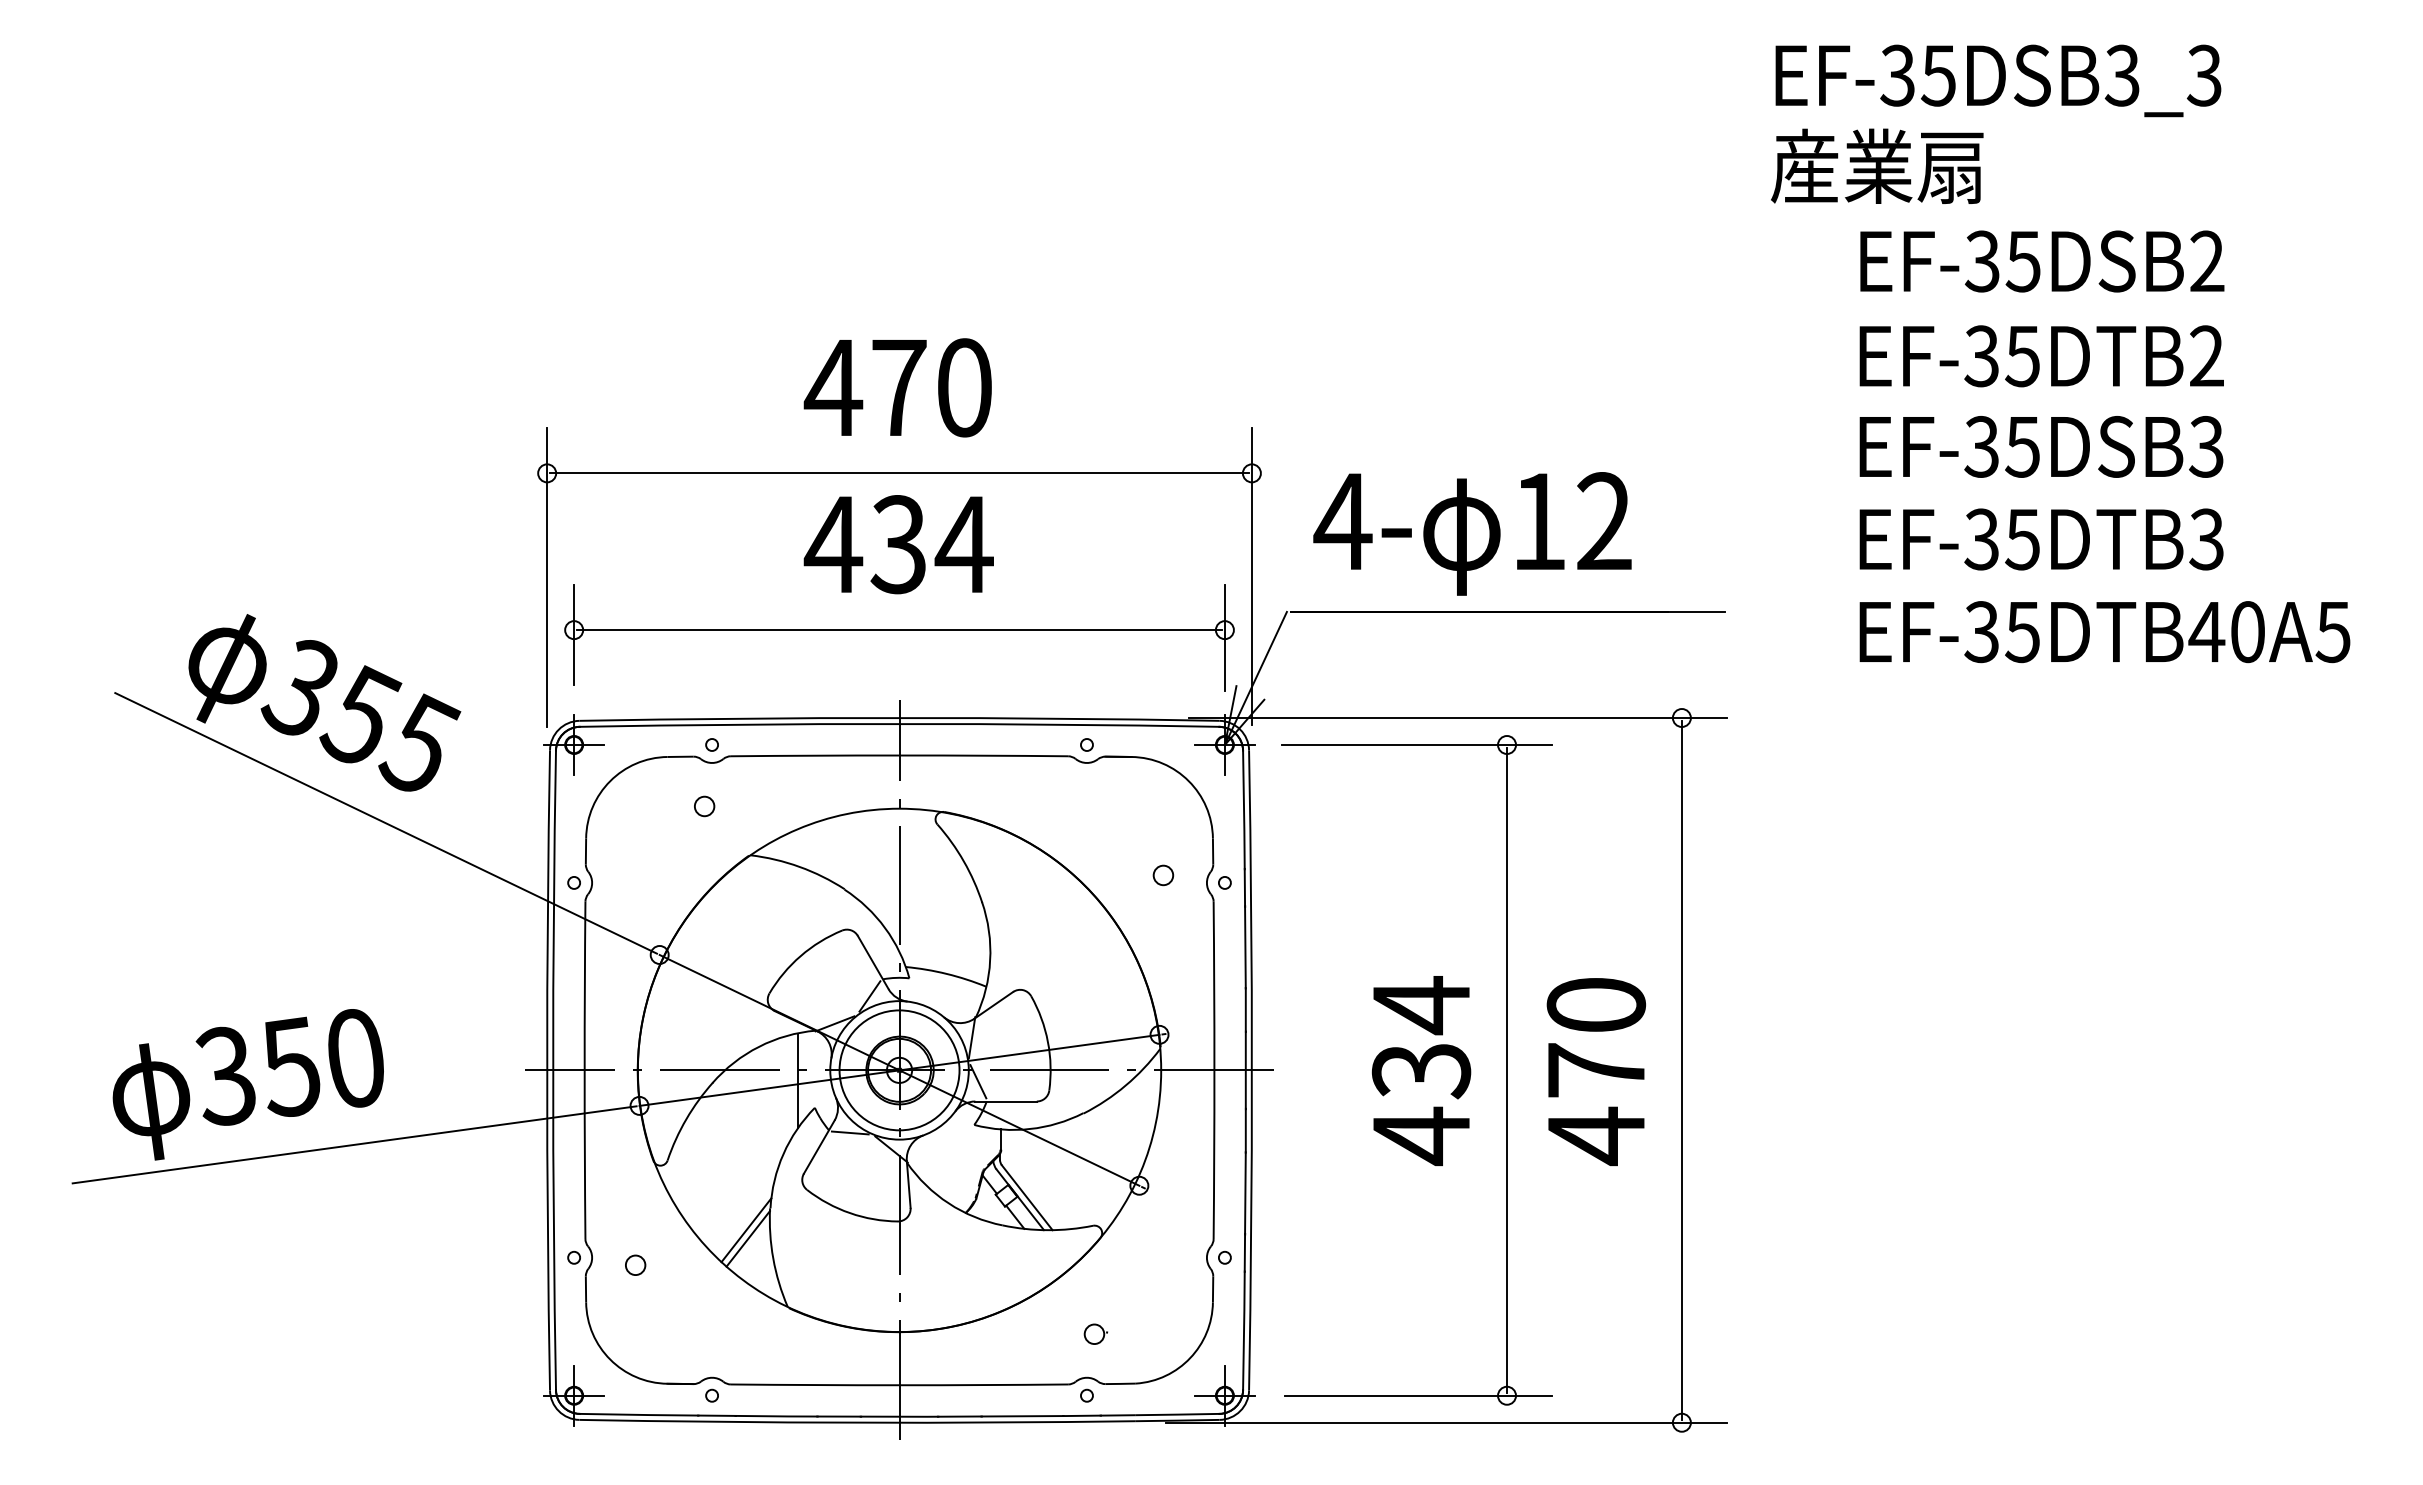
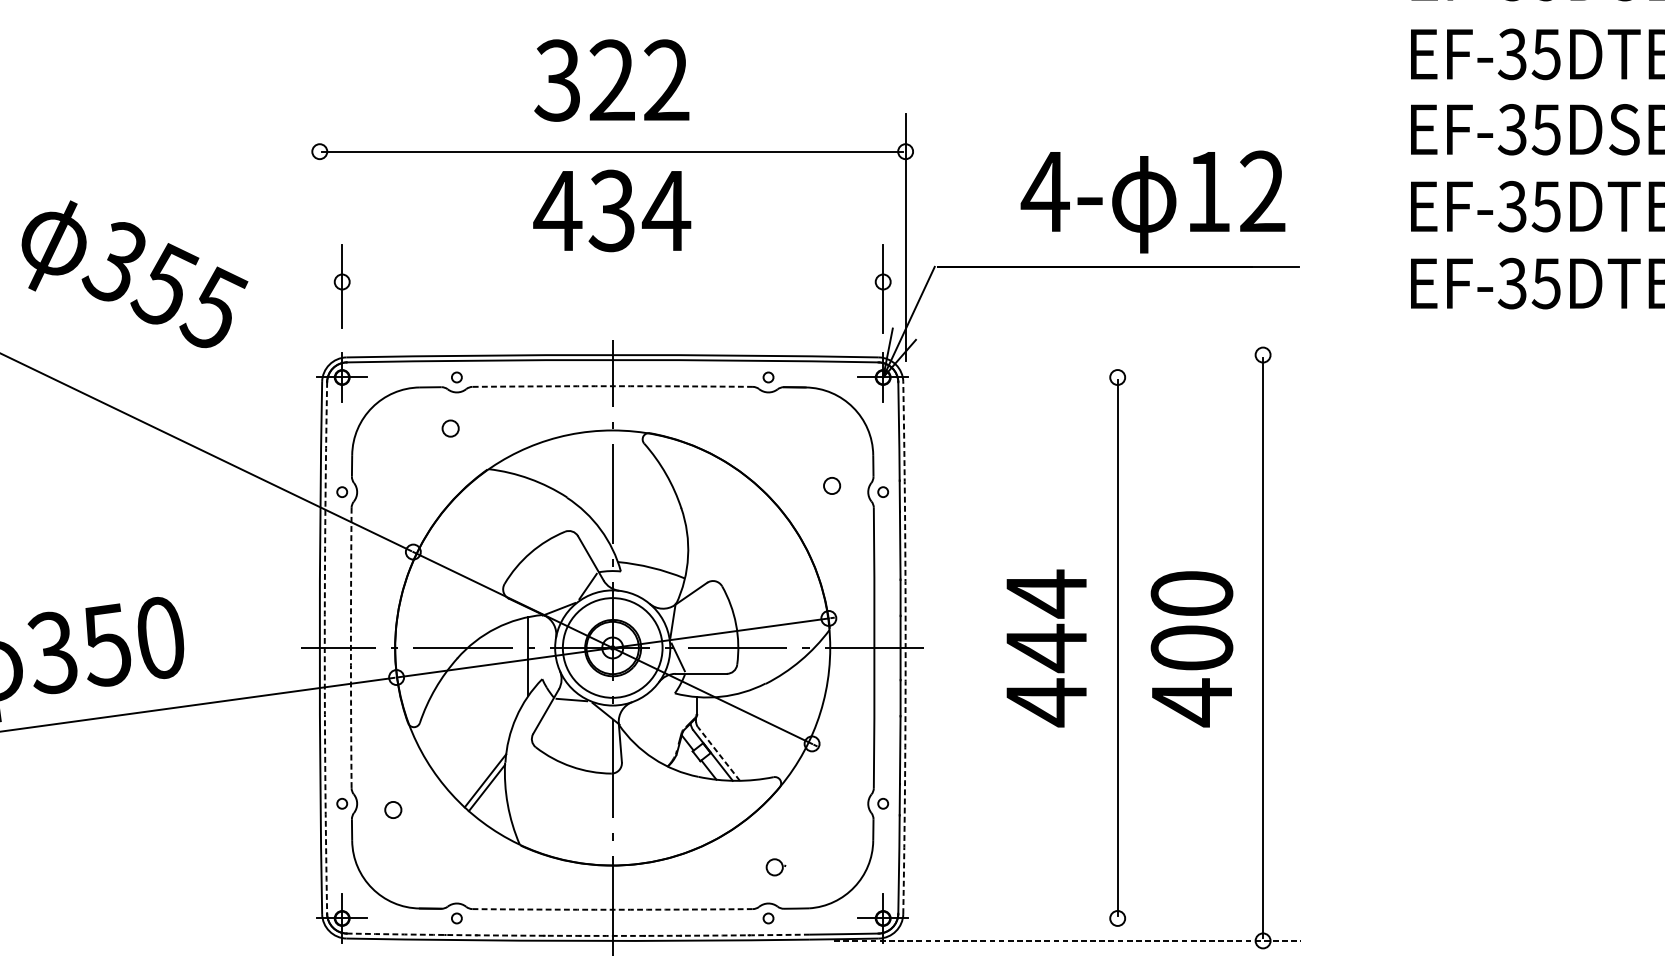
text: (897, 387) -> (611, 80), 470 -> 322
text: (1472, 533) -> (1153, 201), moved
line: (547, 577) -> (320, 238), removed
line: (899, 630) -> (612, 282), removed
text: (324, 702) -> (134, 274), moved
line: (1457, 718) -> (1076, 355), removed
line: (1416, 744) -> (1042, 377), removed
arc: (899, 755) -> (612, 386), solid -> dashed
arc: (553, 1070) -> (325, 648), solid -> dashed
arc: (584, 1070) -> (350, 648), solid -> dashed
arc: (1251, 1070) -> (905, 648), solid -> dashed
text: (1421, 1070) -> (1046, 648), 434 -> 444
text: (1596, 1070) -> (1192, 648), 470 -> 400
line: (1026, 1197) -> (718, 753), solid -> dashed
arc: (899, 1385) -> (612, 909), solid -> dashed
line: (1417, 1395) -> (1043, 918), removed
arc: (857, 1416) -> (577, 935), solid -> dashed
line: (1446, 1422) -> (1067, 940), solid -> dashed

